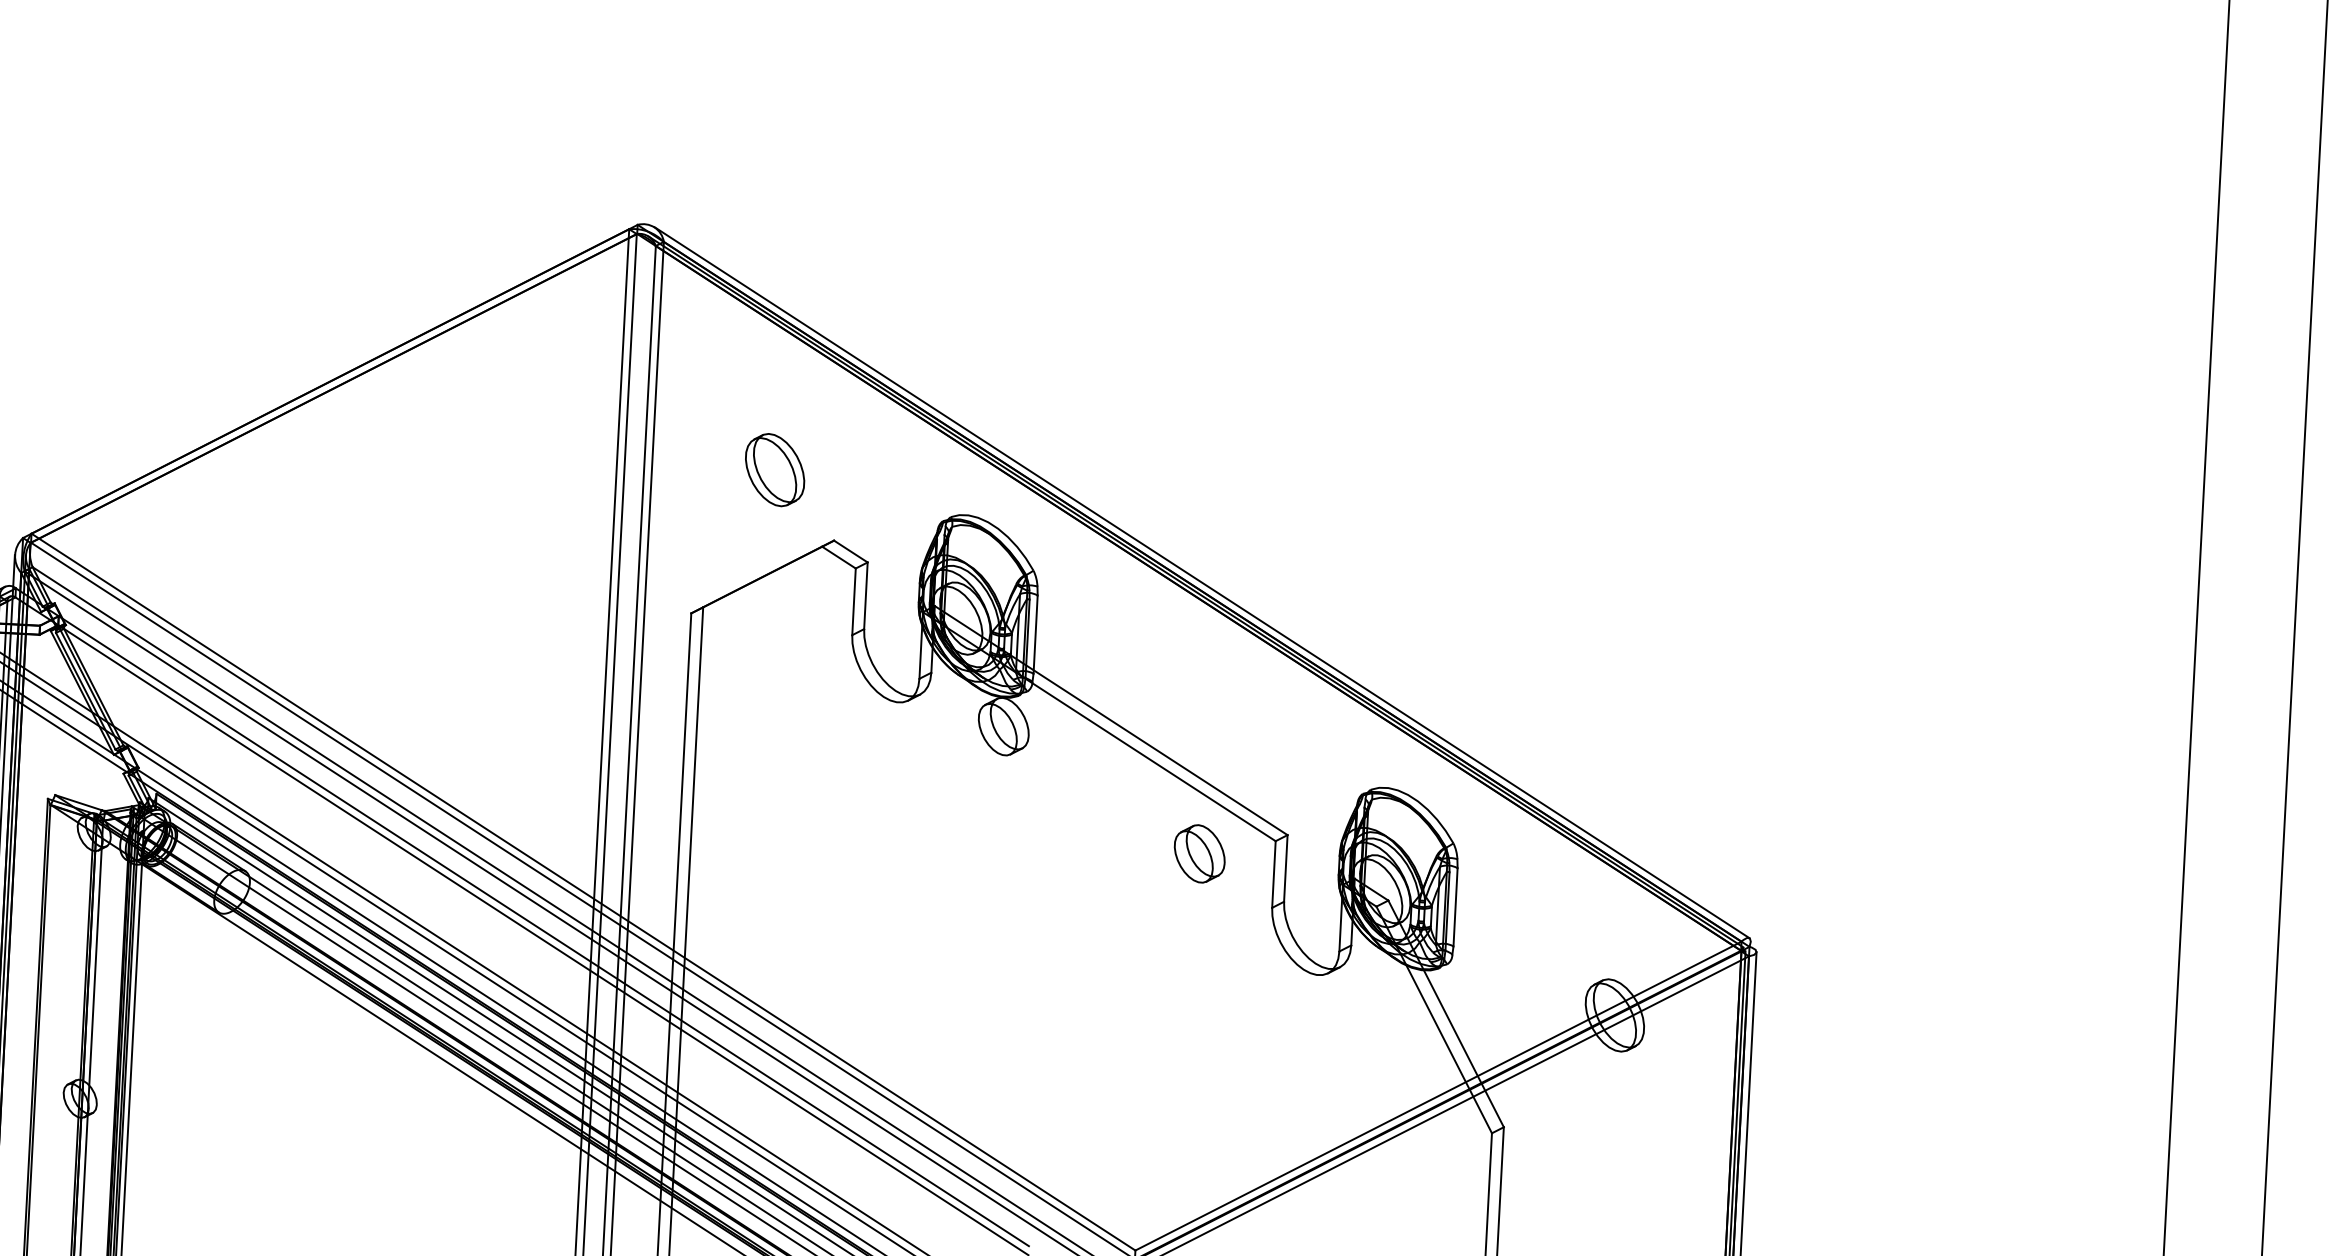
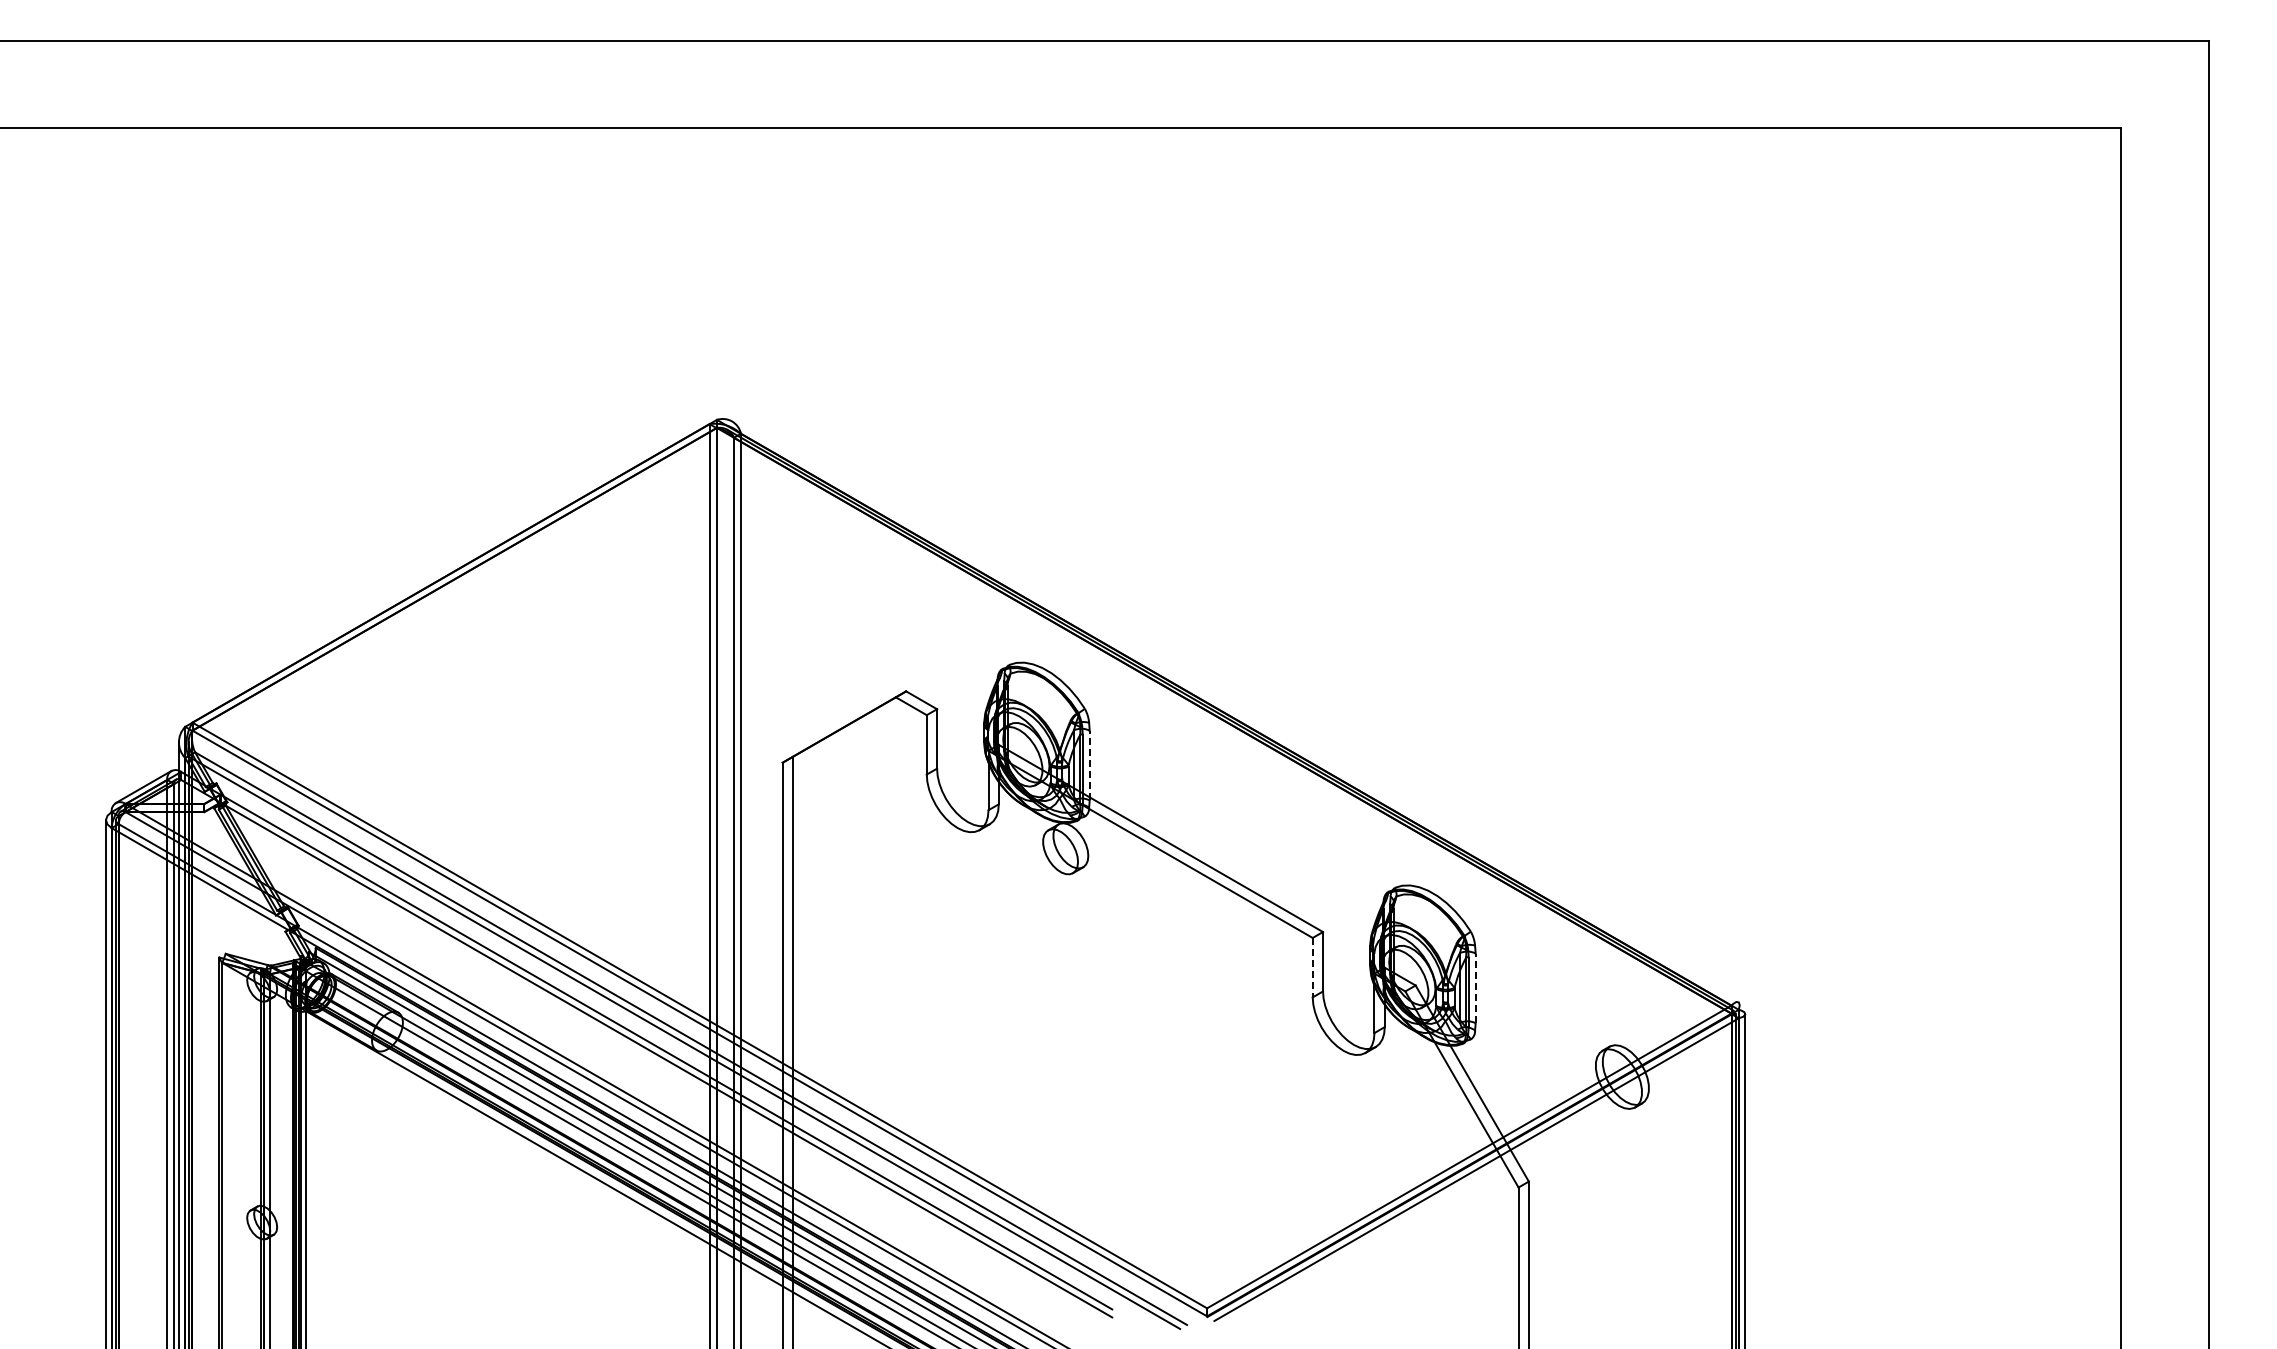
part: (775, 470) -> (850, 631), removed
line: (1202, 582) -> (1235, 711), removed
line: (1035, 634) -> (1089, 765), solid -> dashed
part: (1199, 853) -> (1245, 952), removed
line: (1273, 874) -> (1312, 967), solid -> dashed
line: (1455, 907) -> (1475, 988), solid -> dashed

